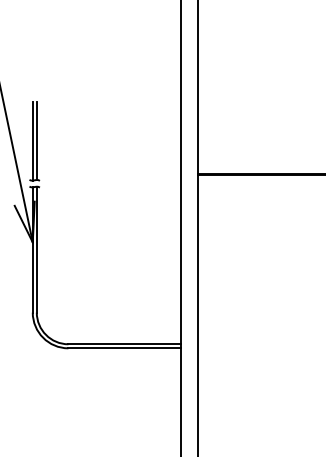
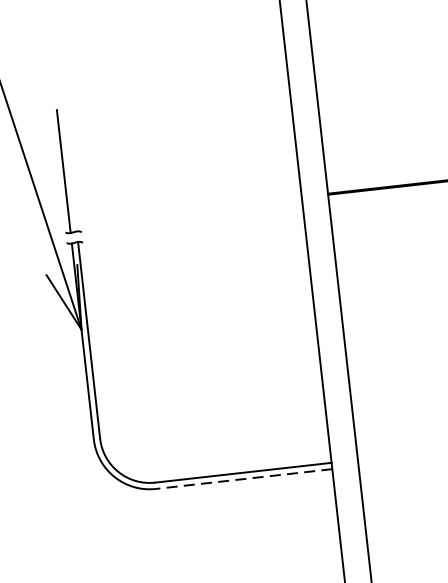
line: (36, 140) -> (69, 169), removed
line: (124, 348) -> (243, 479), solid -> dashed

